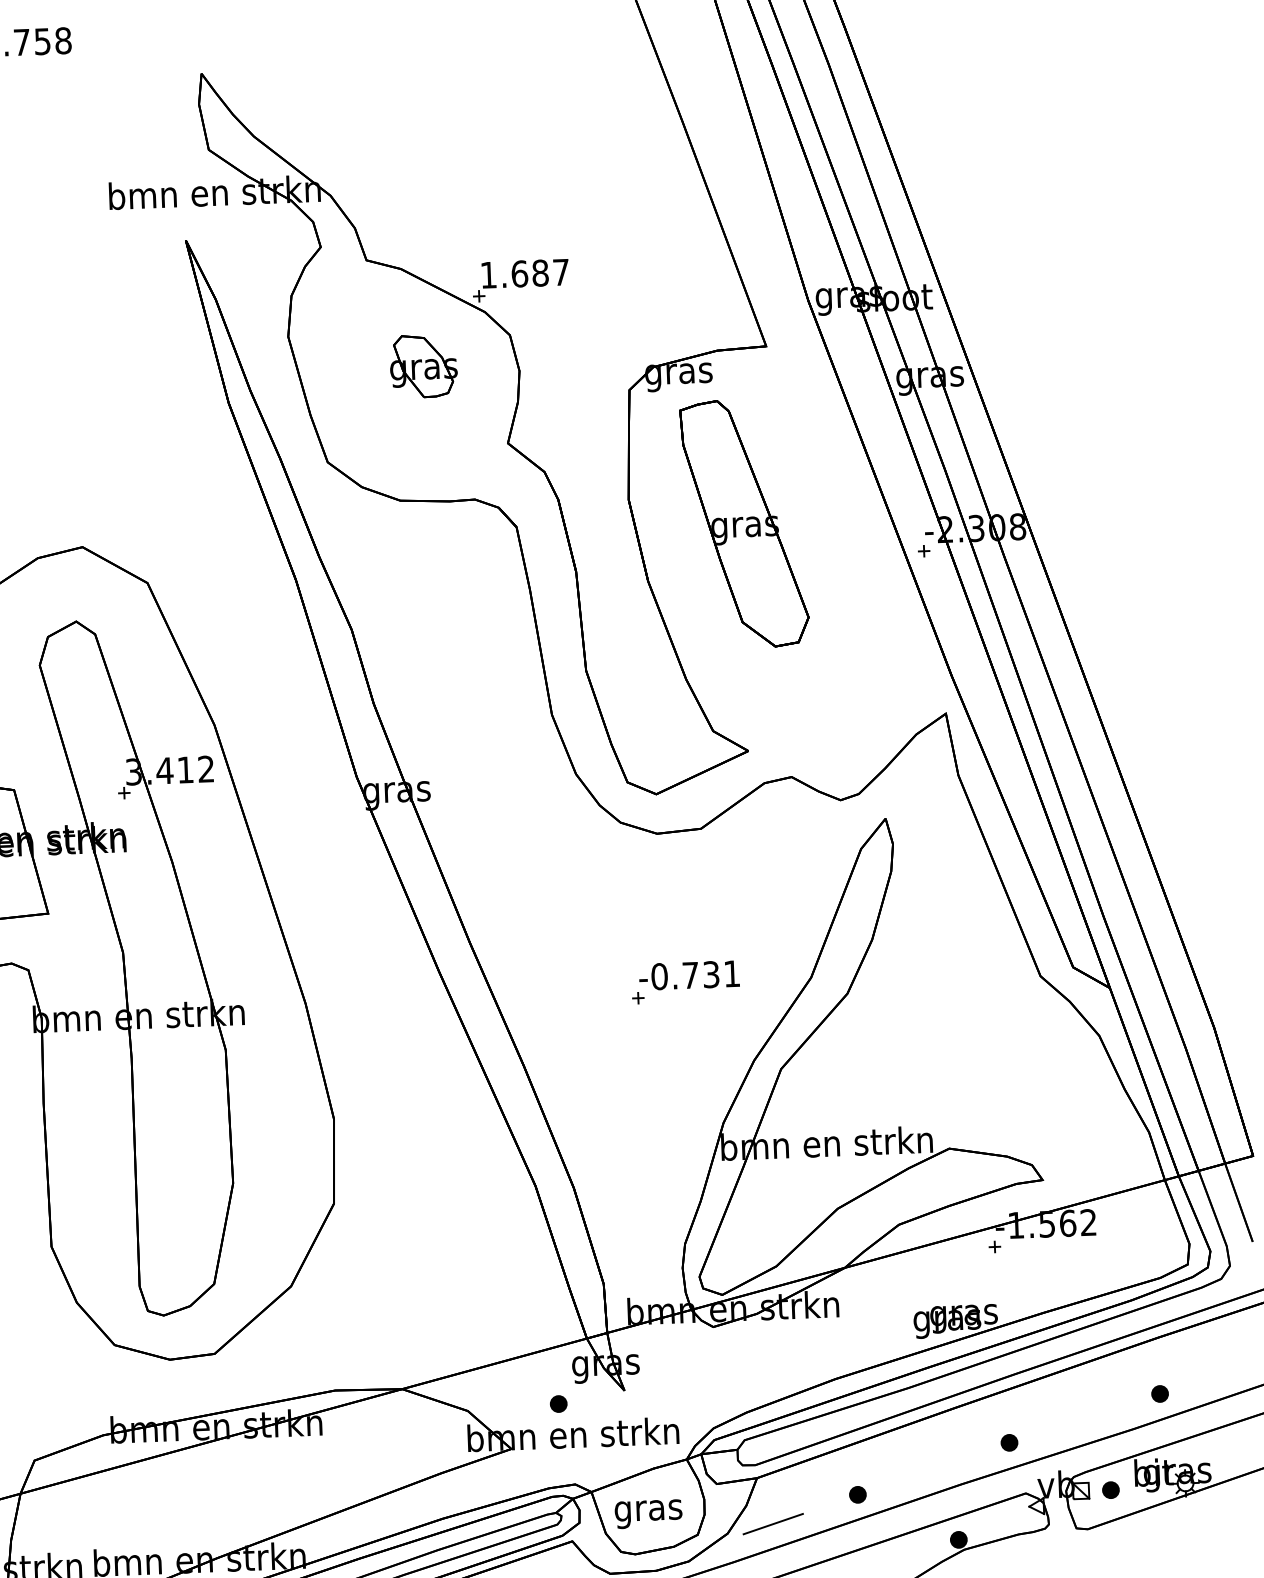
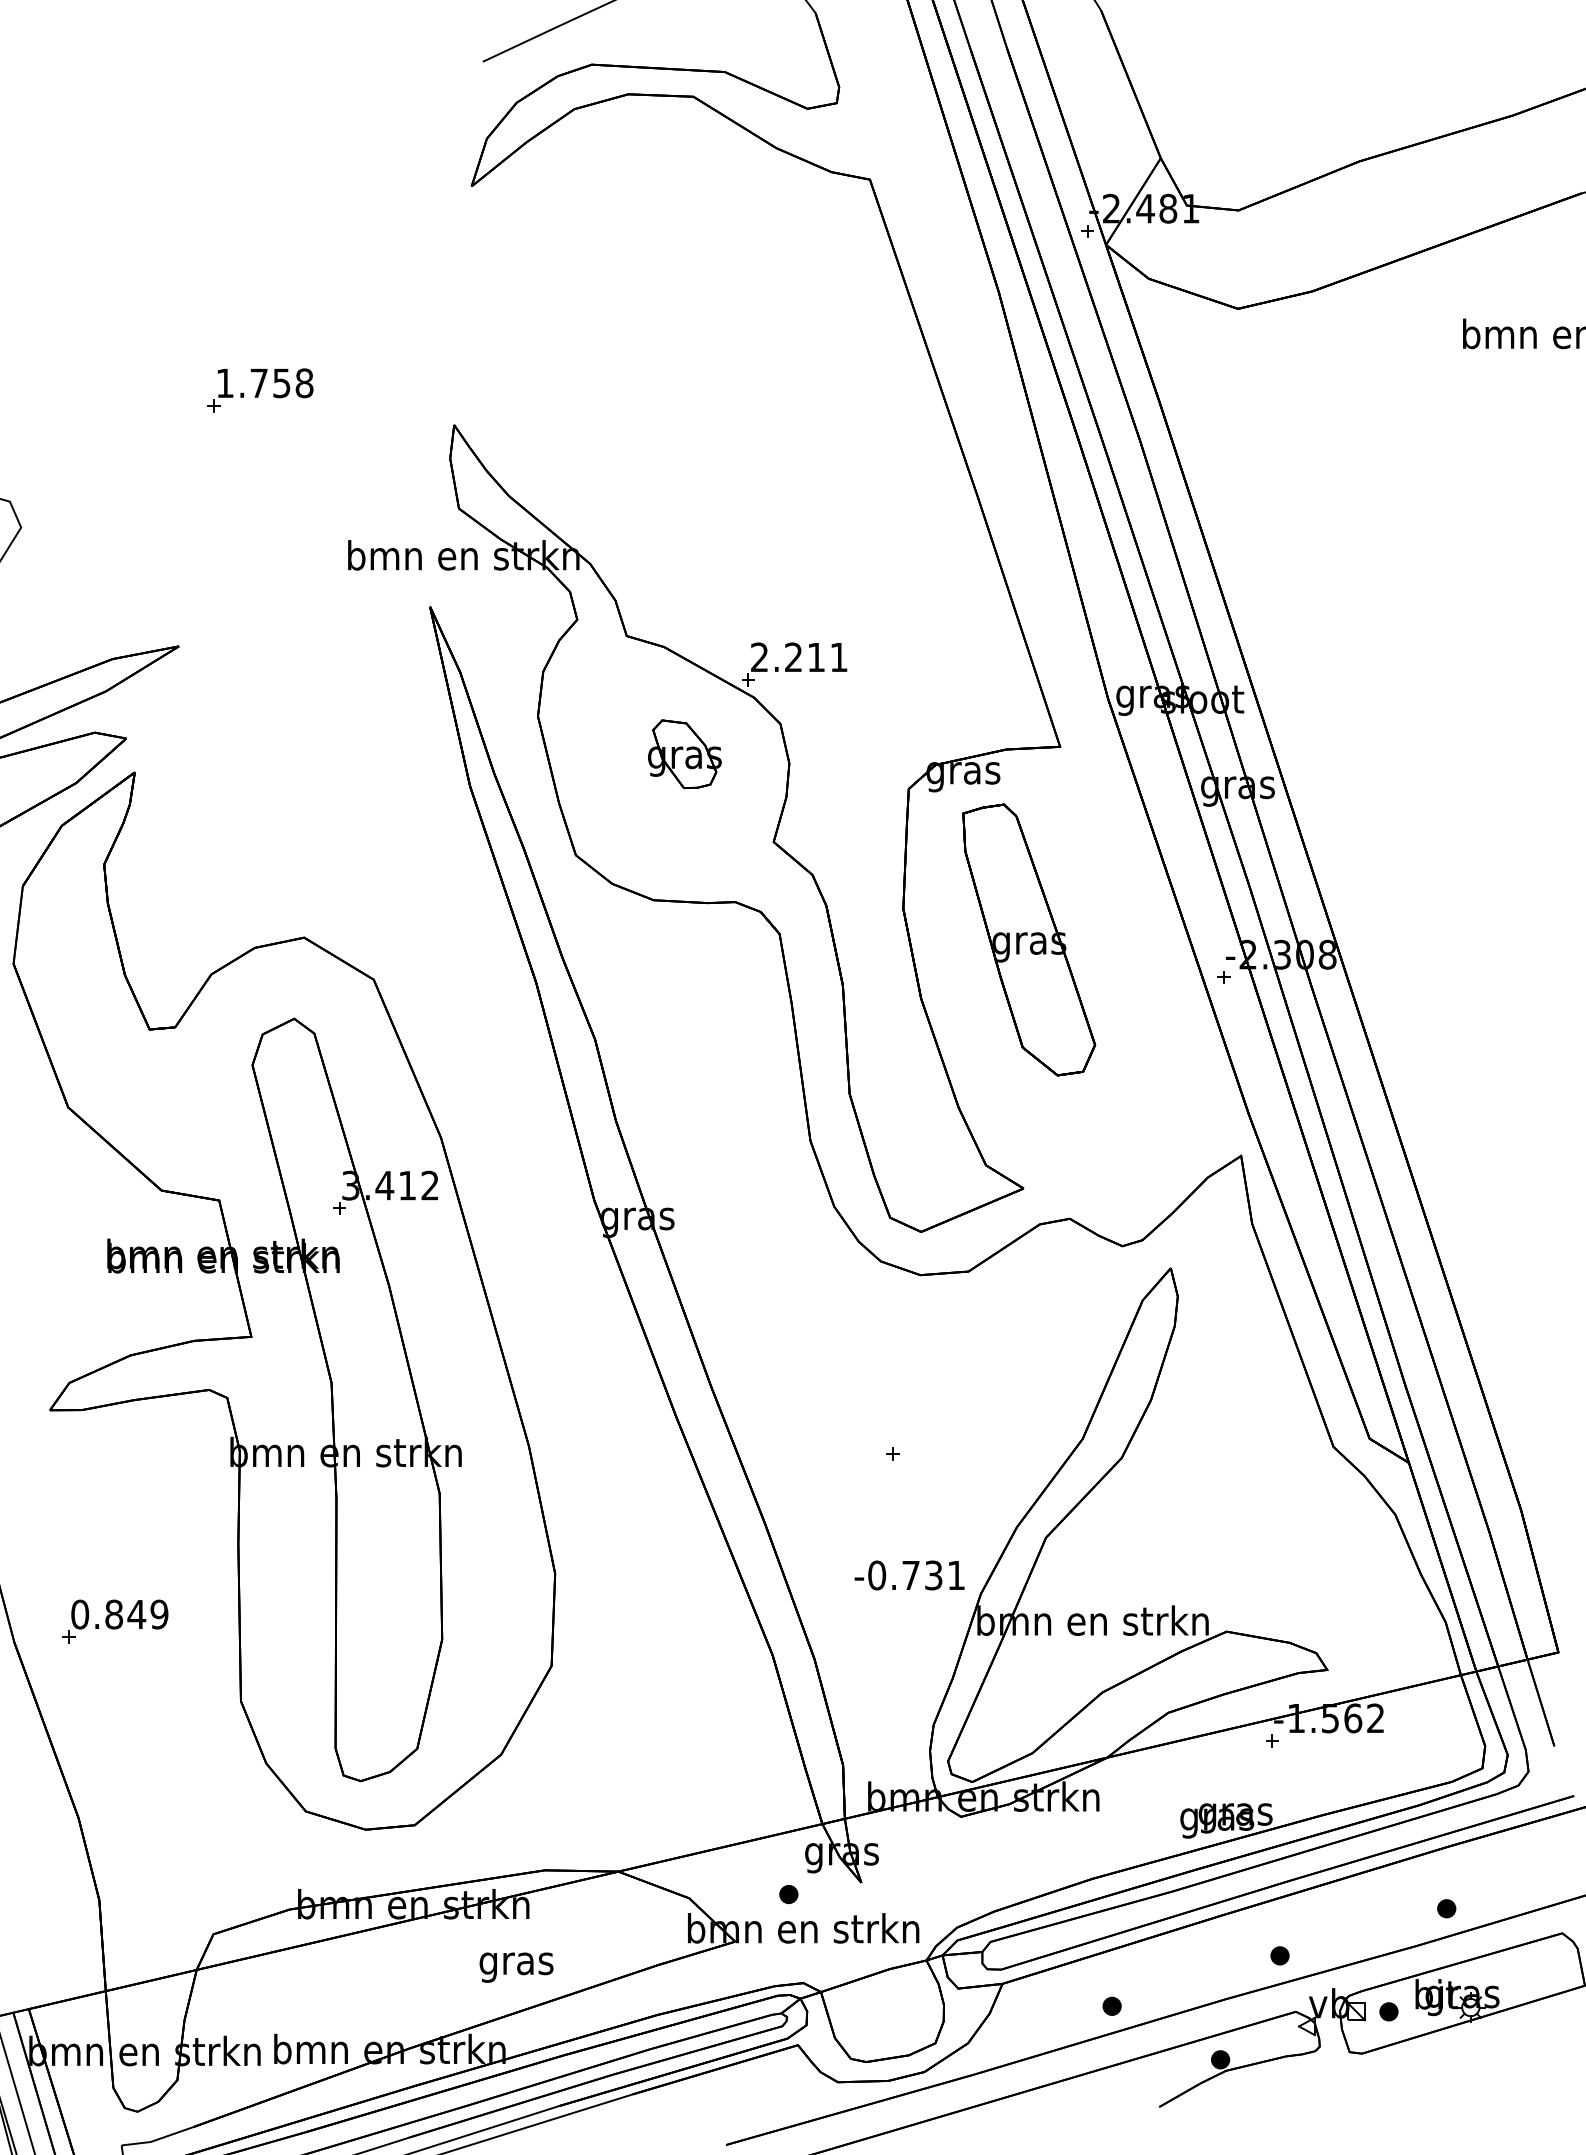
text: (525, 273) -> (799, 657), 1.687 -> 2.211
text: (689, 975) -> (909, 1575), moved
text: (648, 1514) -> (516, 1967), moved
line: (773, 1523) -> (1018, 2034), removed

